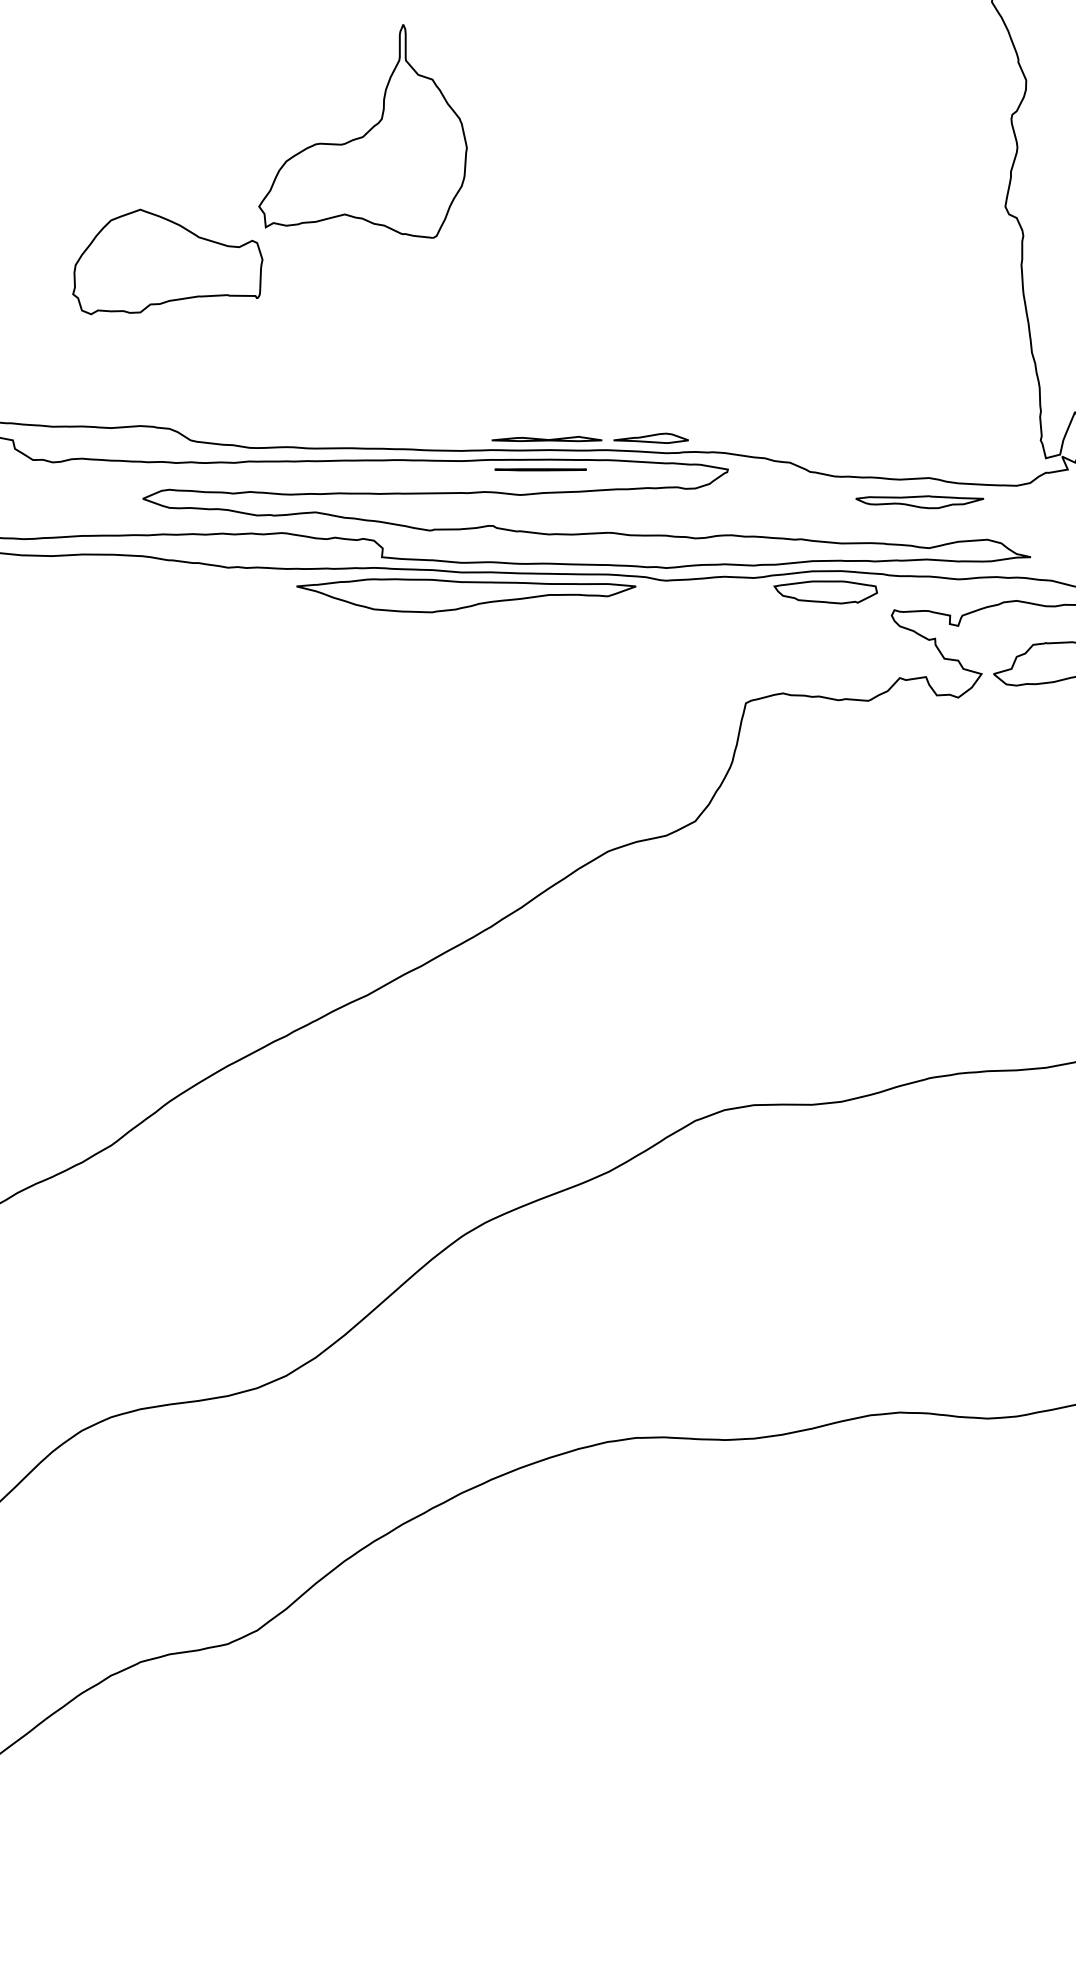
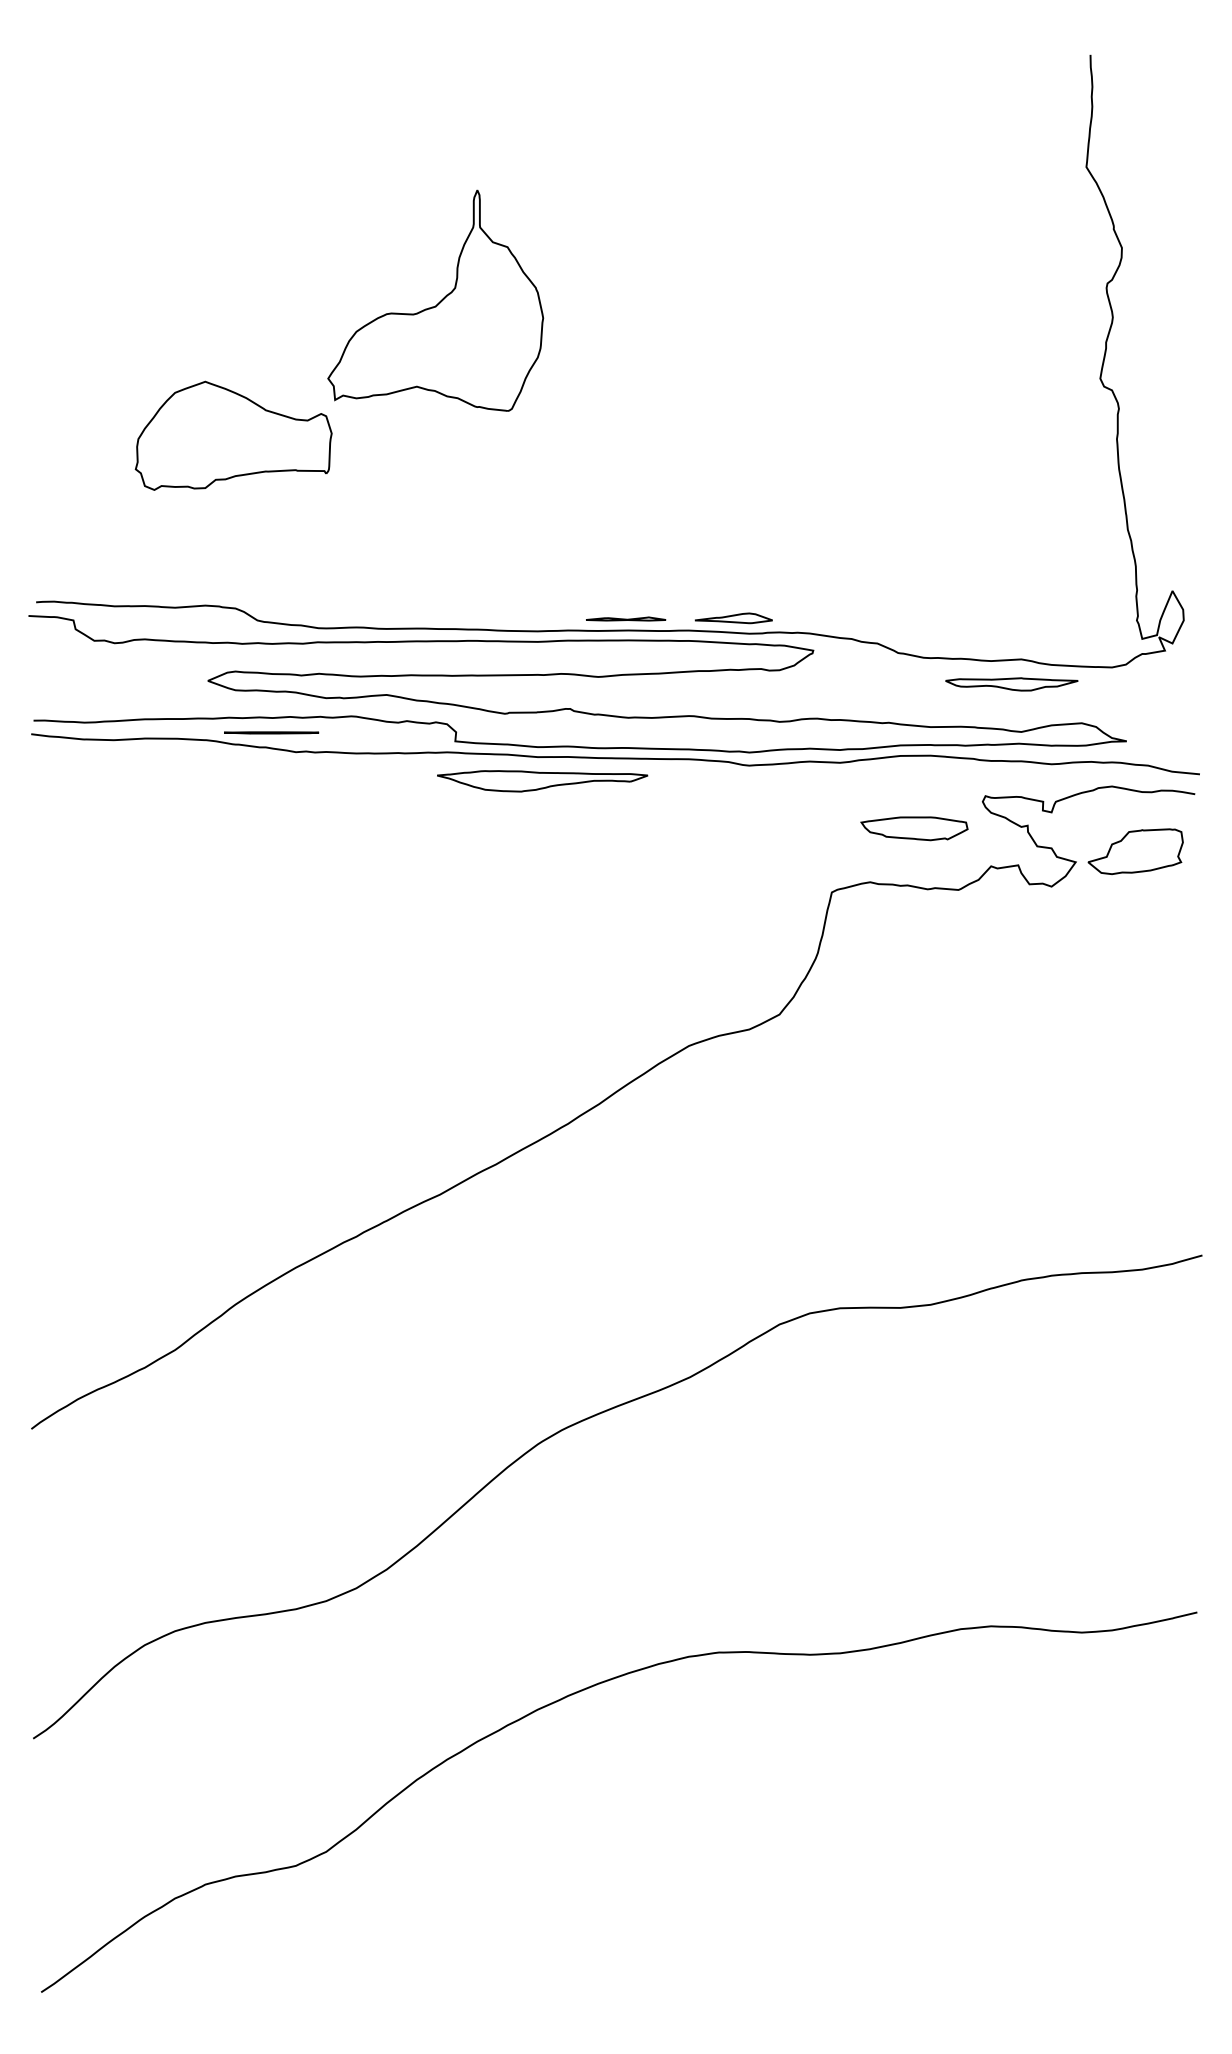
part: (546, 438) -> (625, 618), size x0.7
line: (540, 469) -> (271, 732), moved
part: (825, 592) -> (914, 828), moved
part: (466, 596) -> (542, 781), size x0.6

